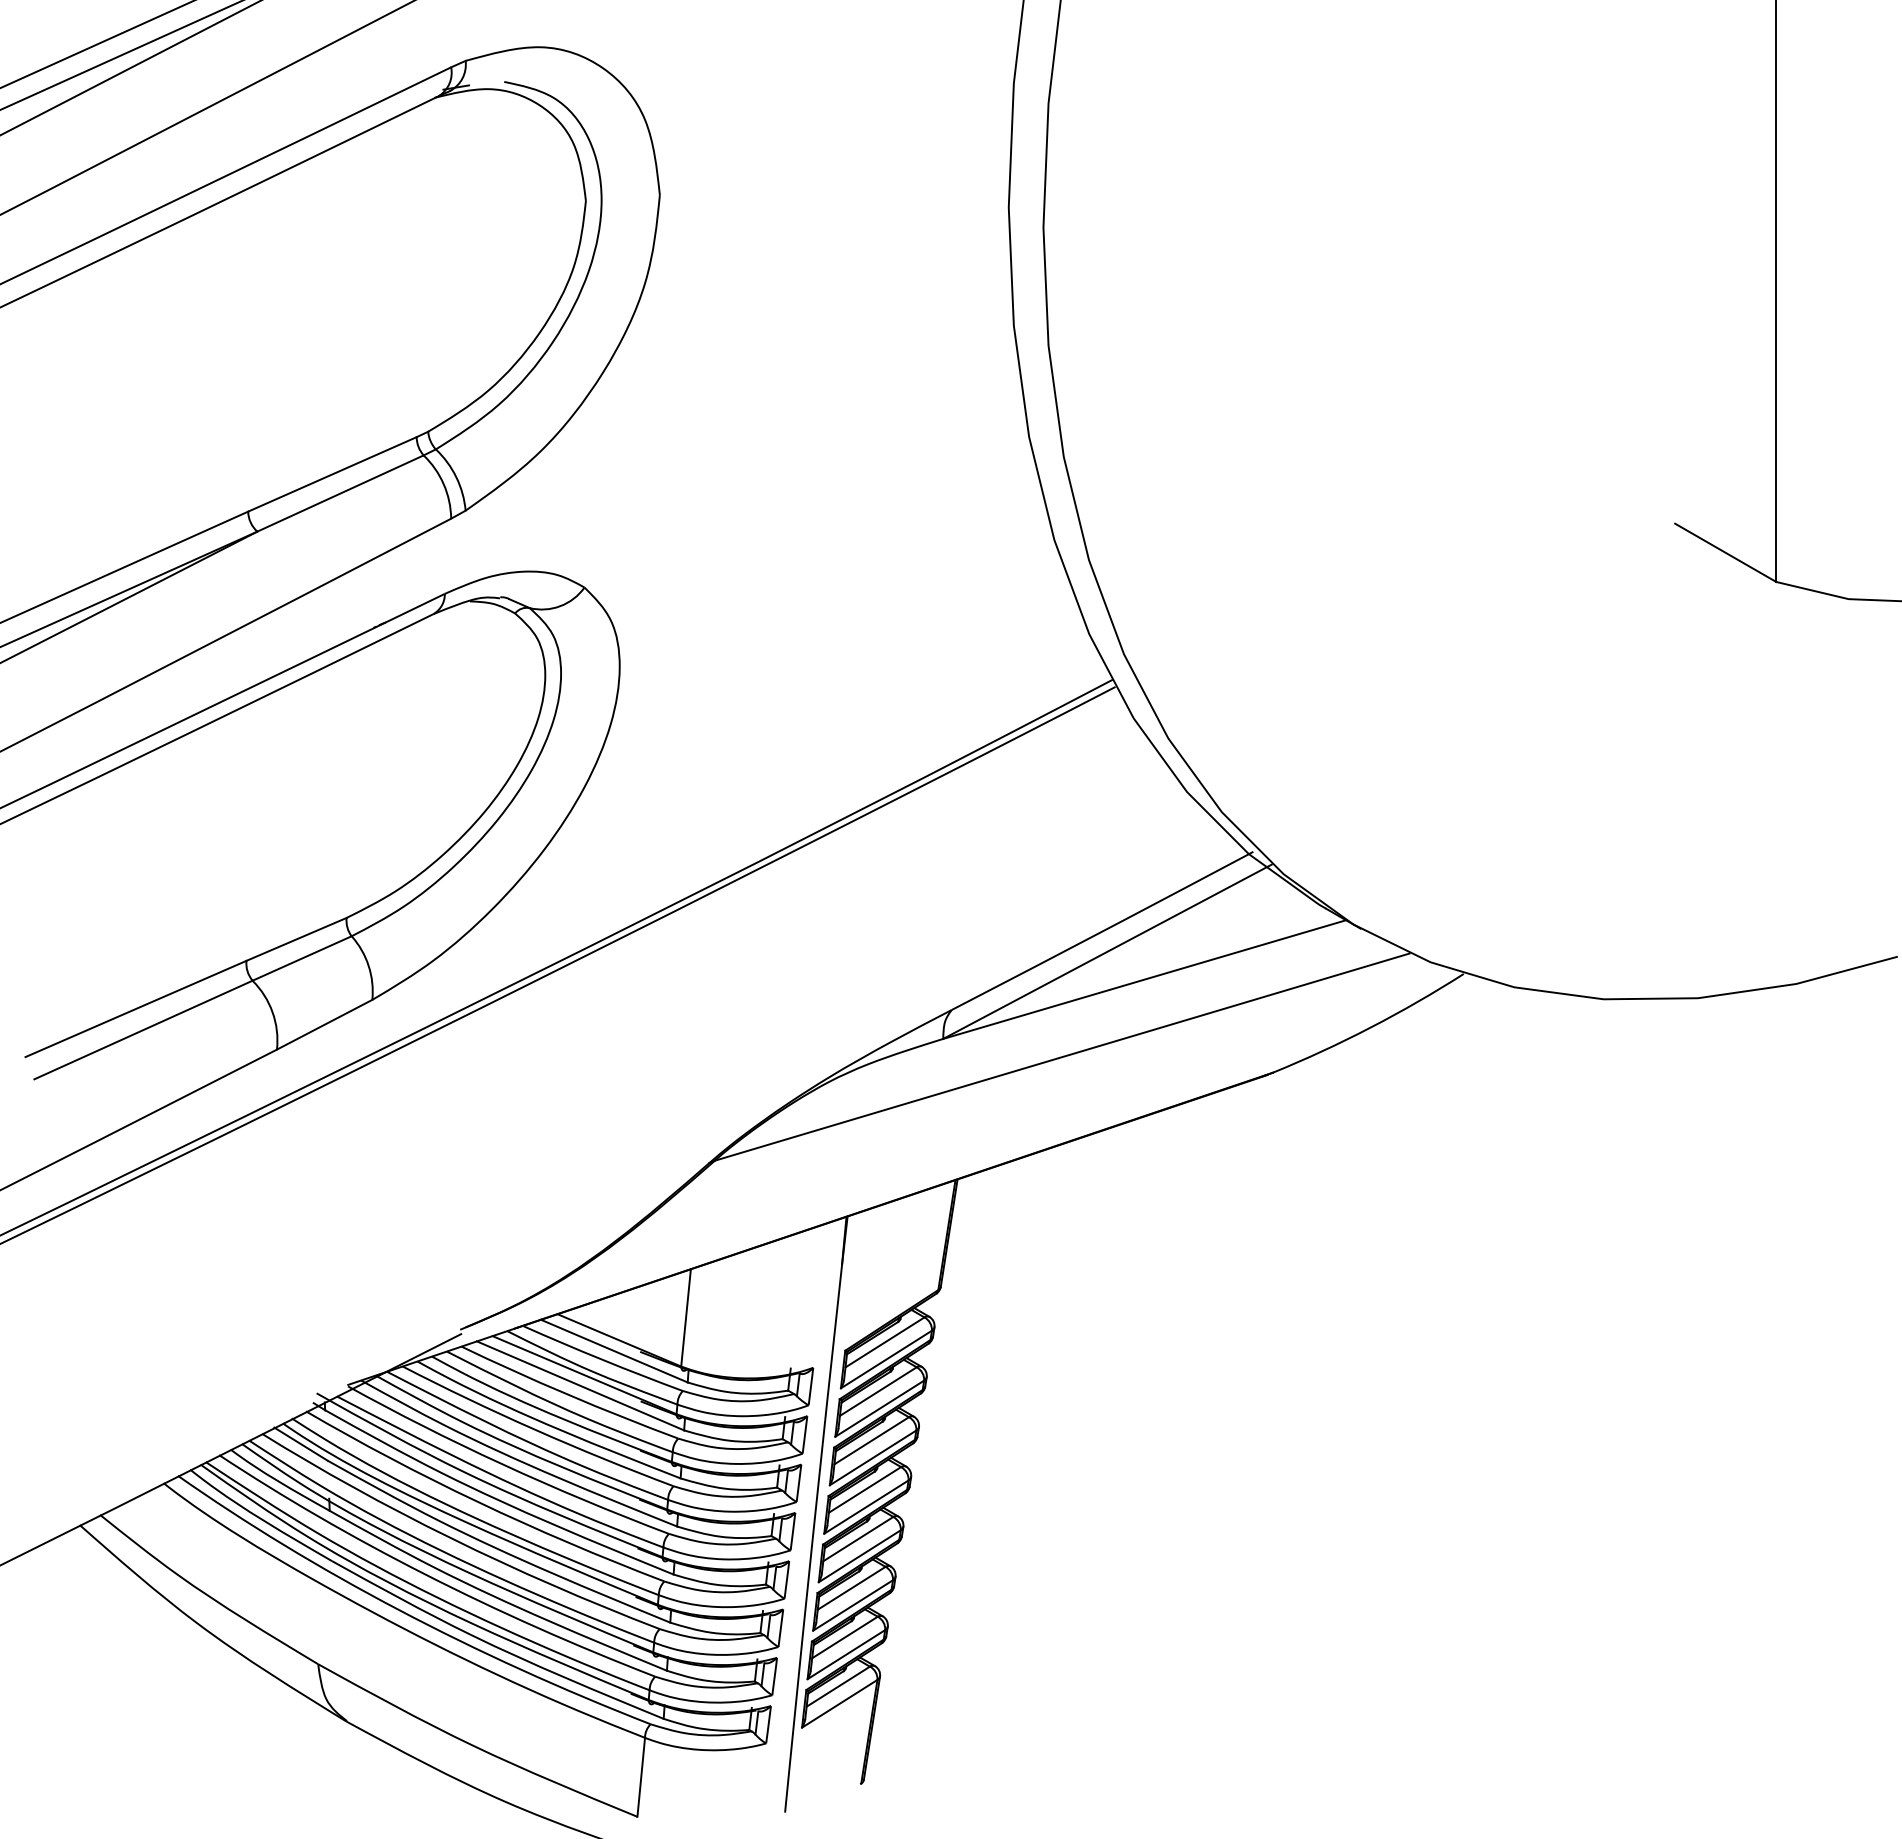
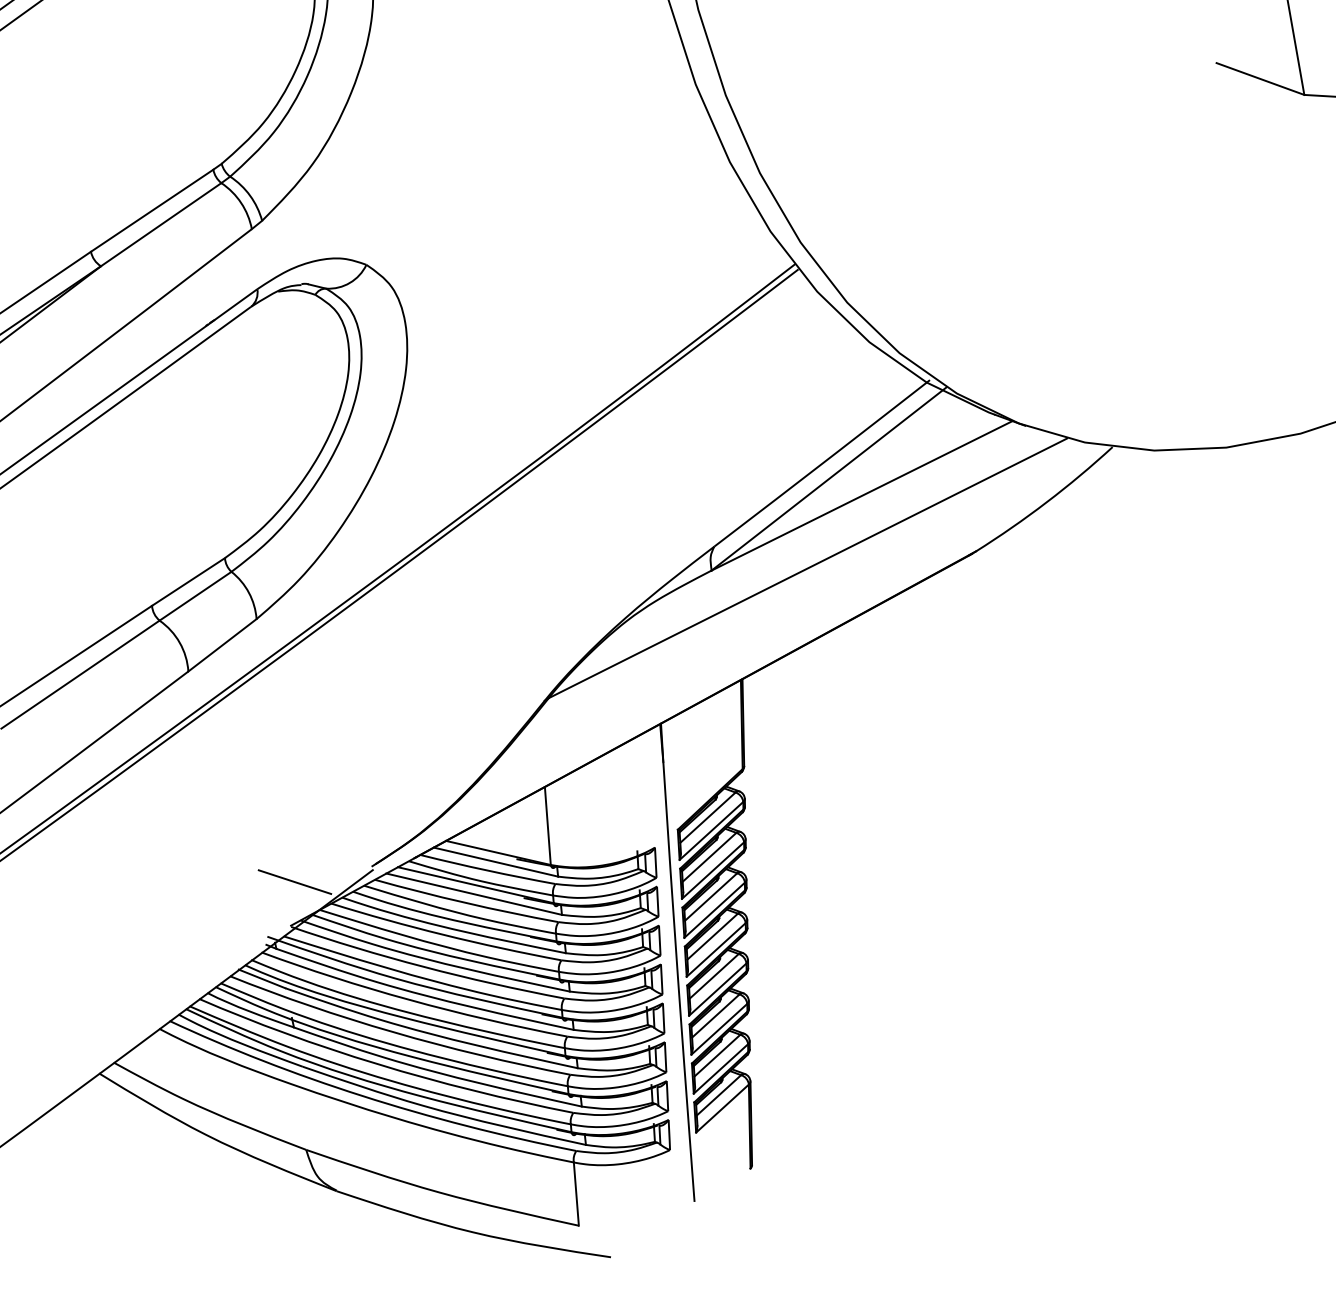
line: (362, 1331) -> (294, 881), added

